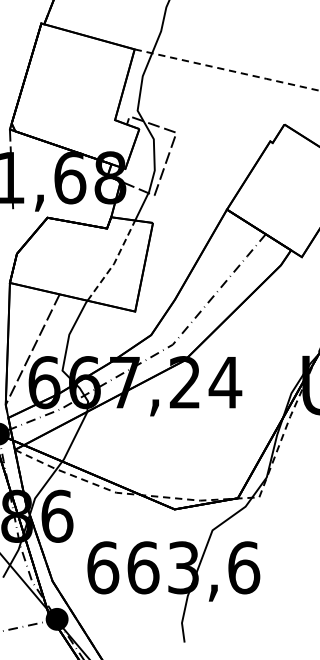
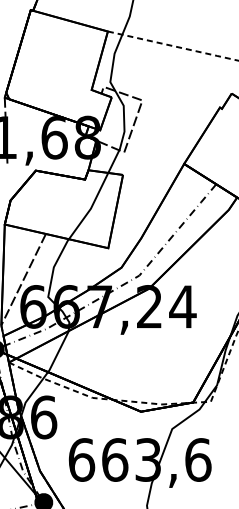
line: (114, 263) -> (91, 208), dashed -> solid

